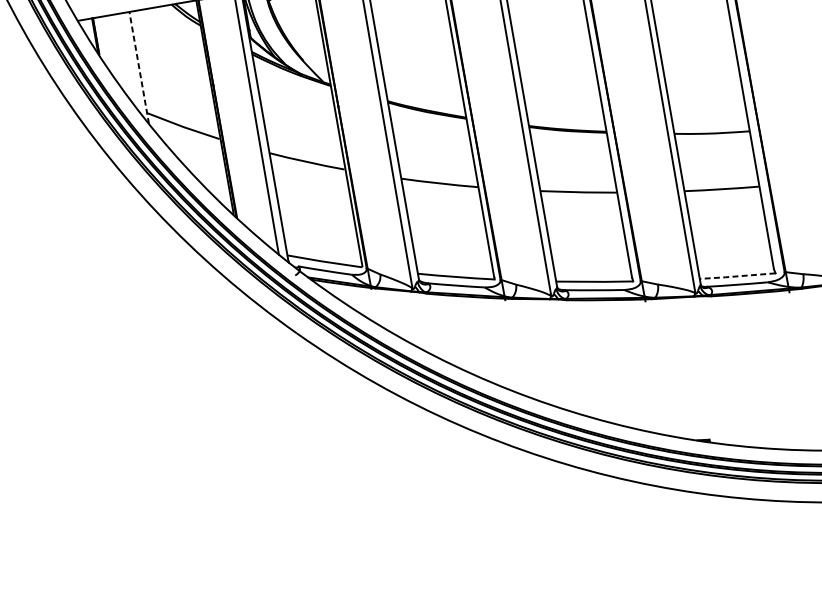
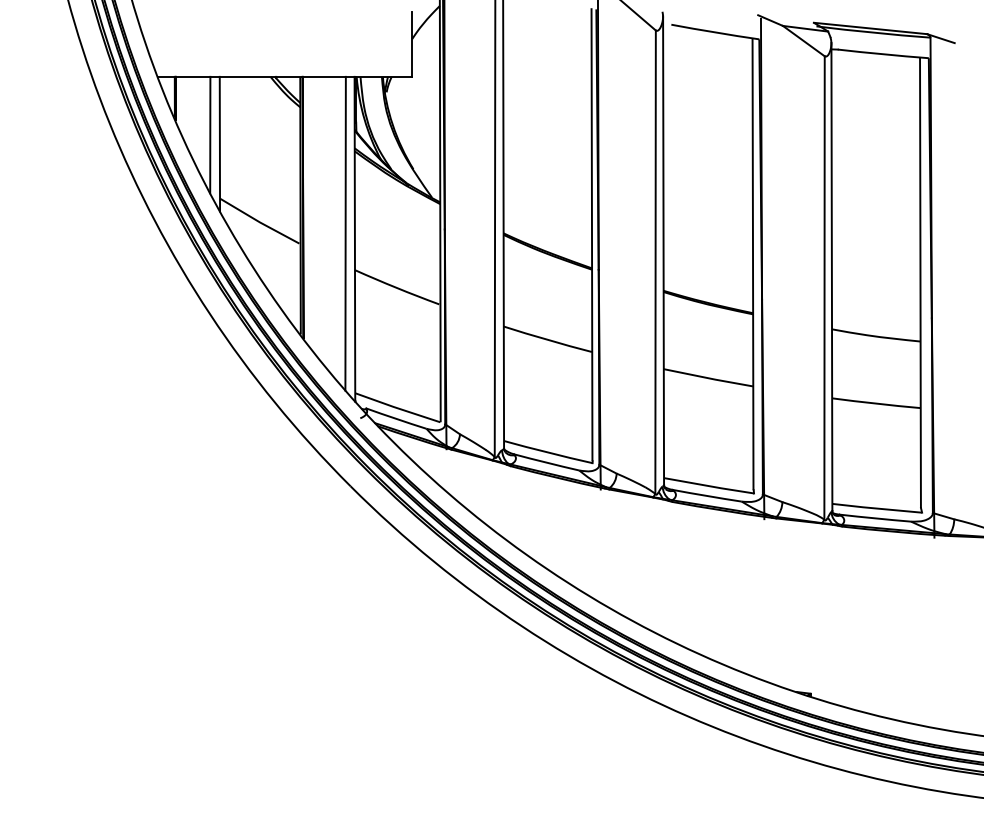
line: (130, 61) -> (210, 134), added
line: (138, 67) -> (219, 143), dashed -> solid
line: (737, 276) -> (876, 508), dashed -> solid

